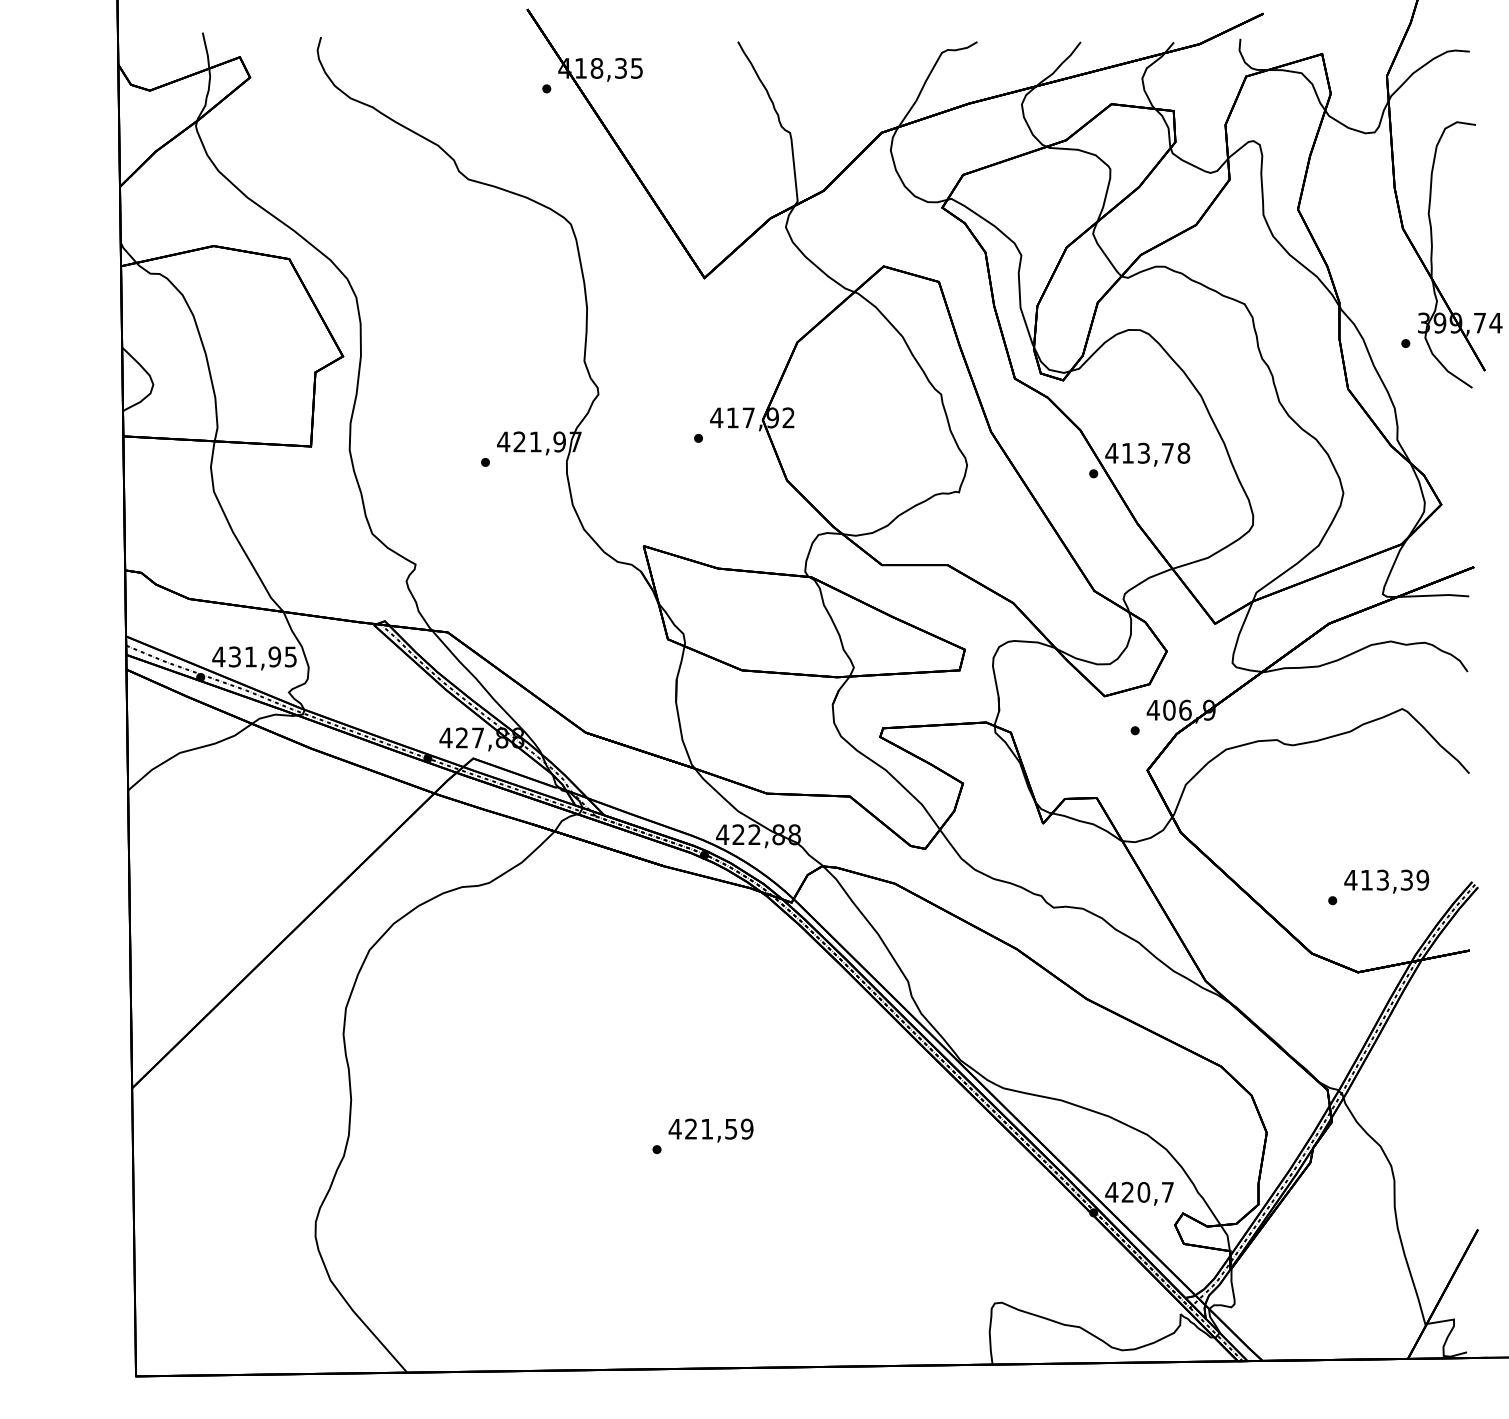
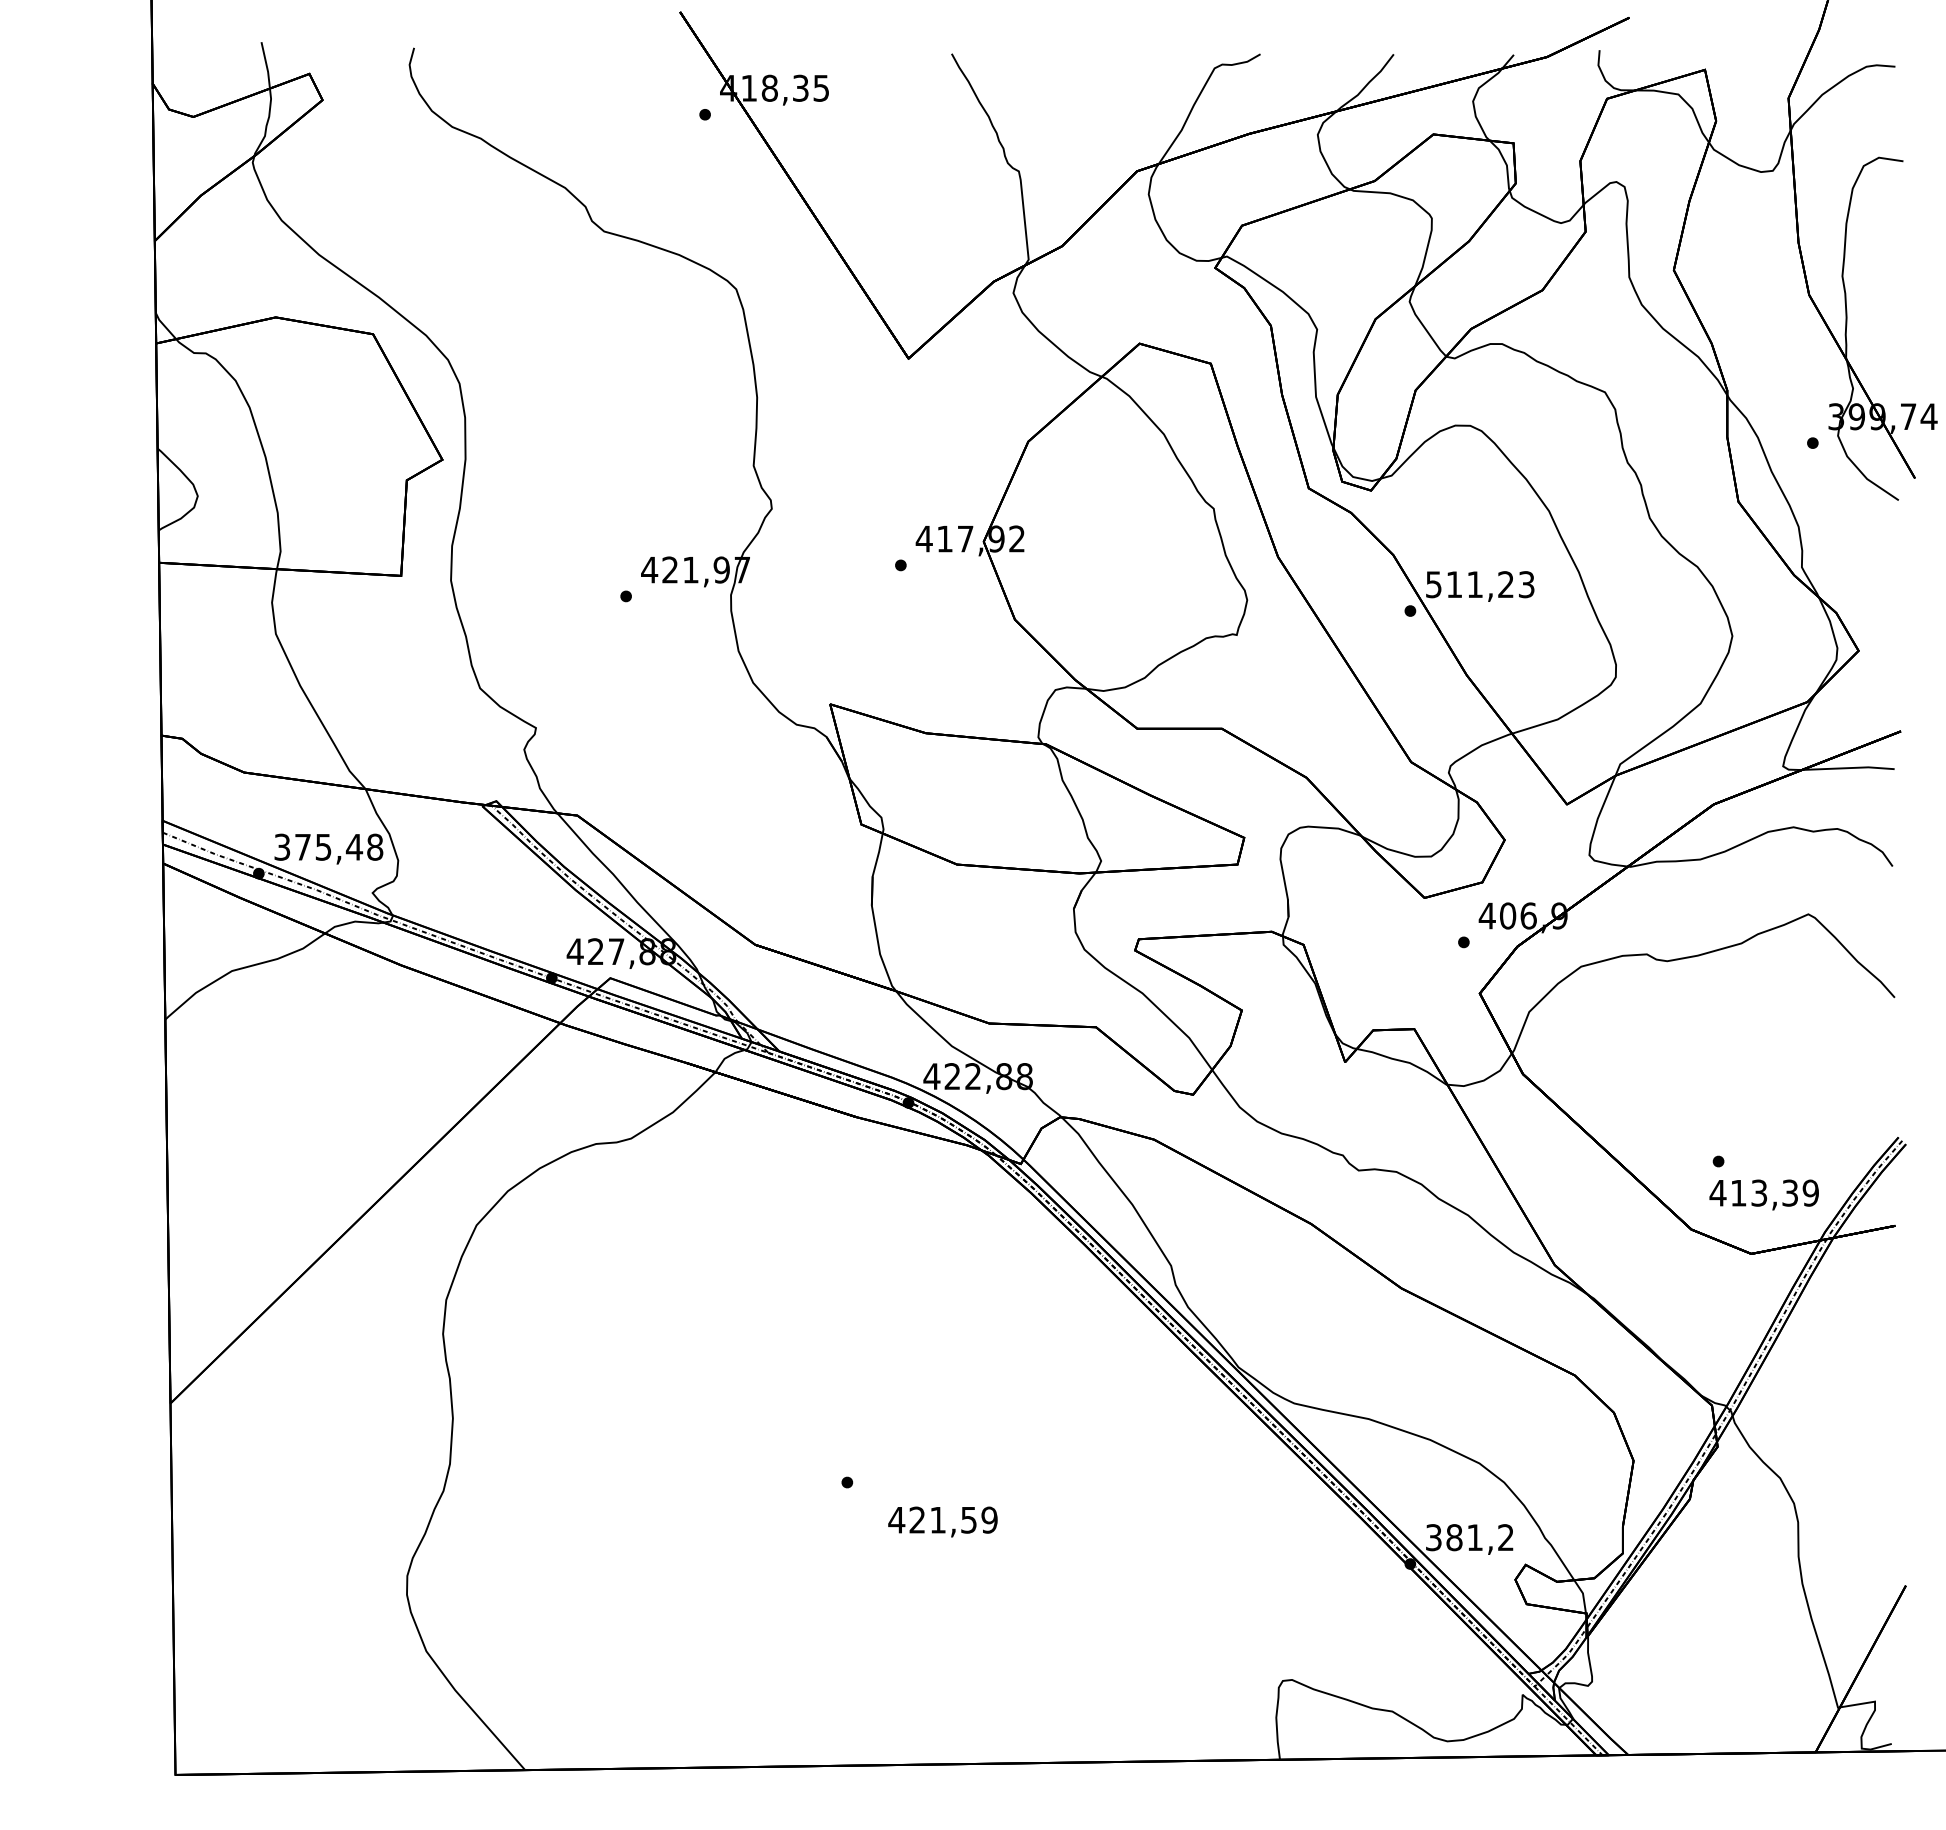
text: (1147, 453) -> (1479, 584), 413,78 -> 511,23
text: (254, 656) -> (328, 846), 431,95 -> 375,48
text: (1386, 881) -> (1763, 1194), moved
text: (710, 1130) -> (942, 1521), moved
text: (1139, 1192) -> (1469, 1537), 420,7 -> 381,2

